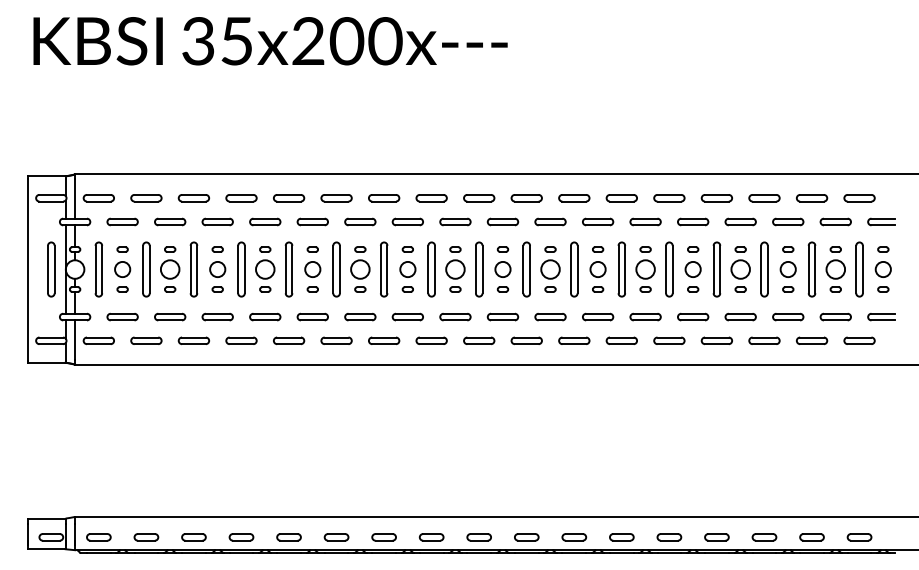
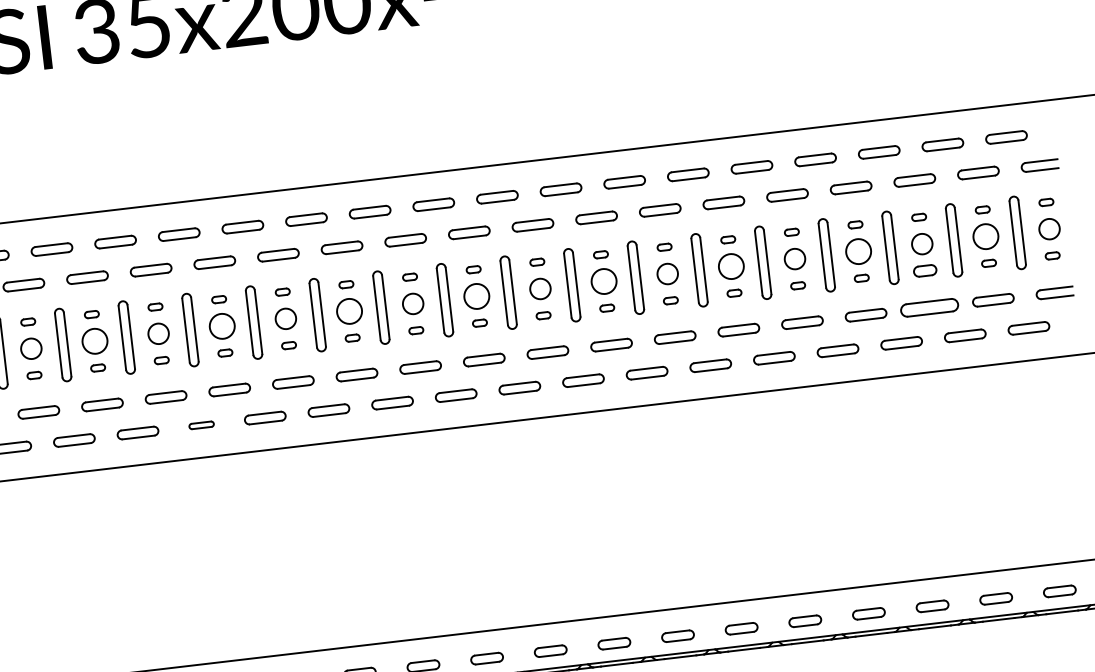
part: (788, 289) -> (925, 270), size x1.6
part: (788, 316) -> (929, 306), size x1.4
part: (241, 340) -> (201, 425), size x0.6

